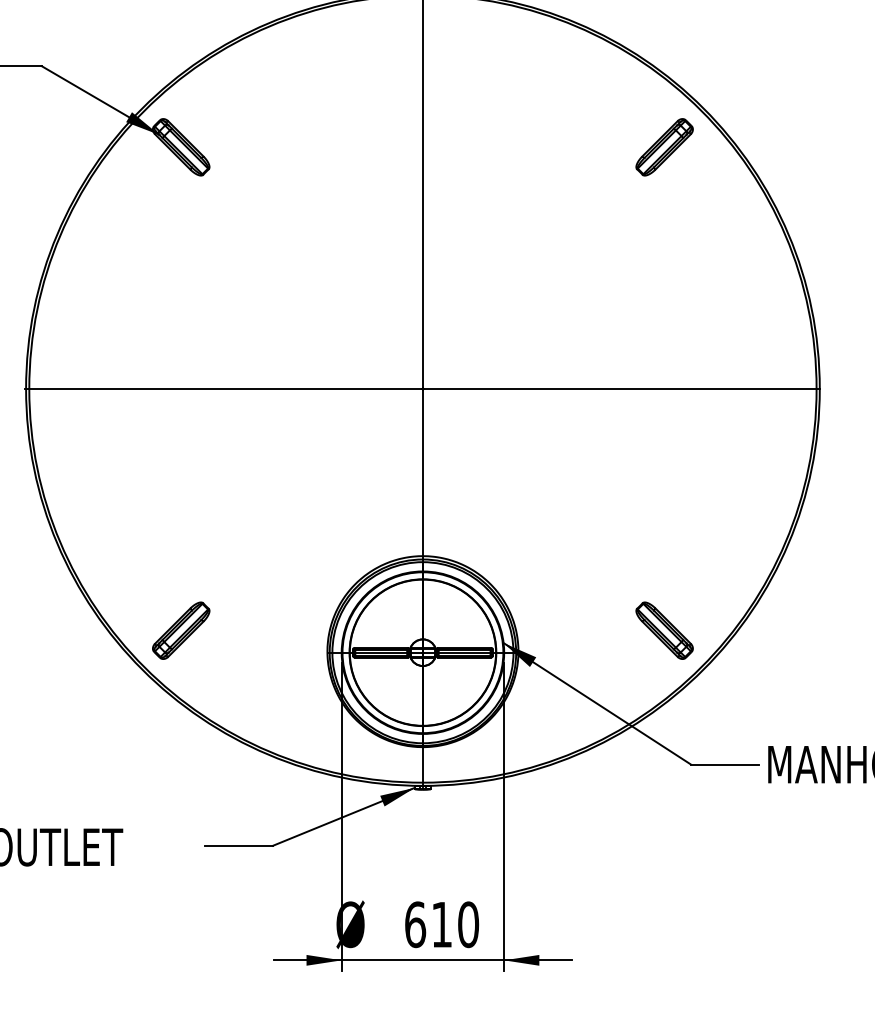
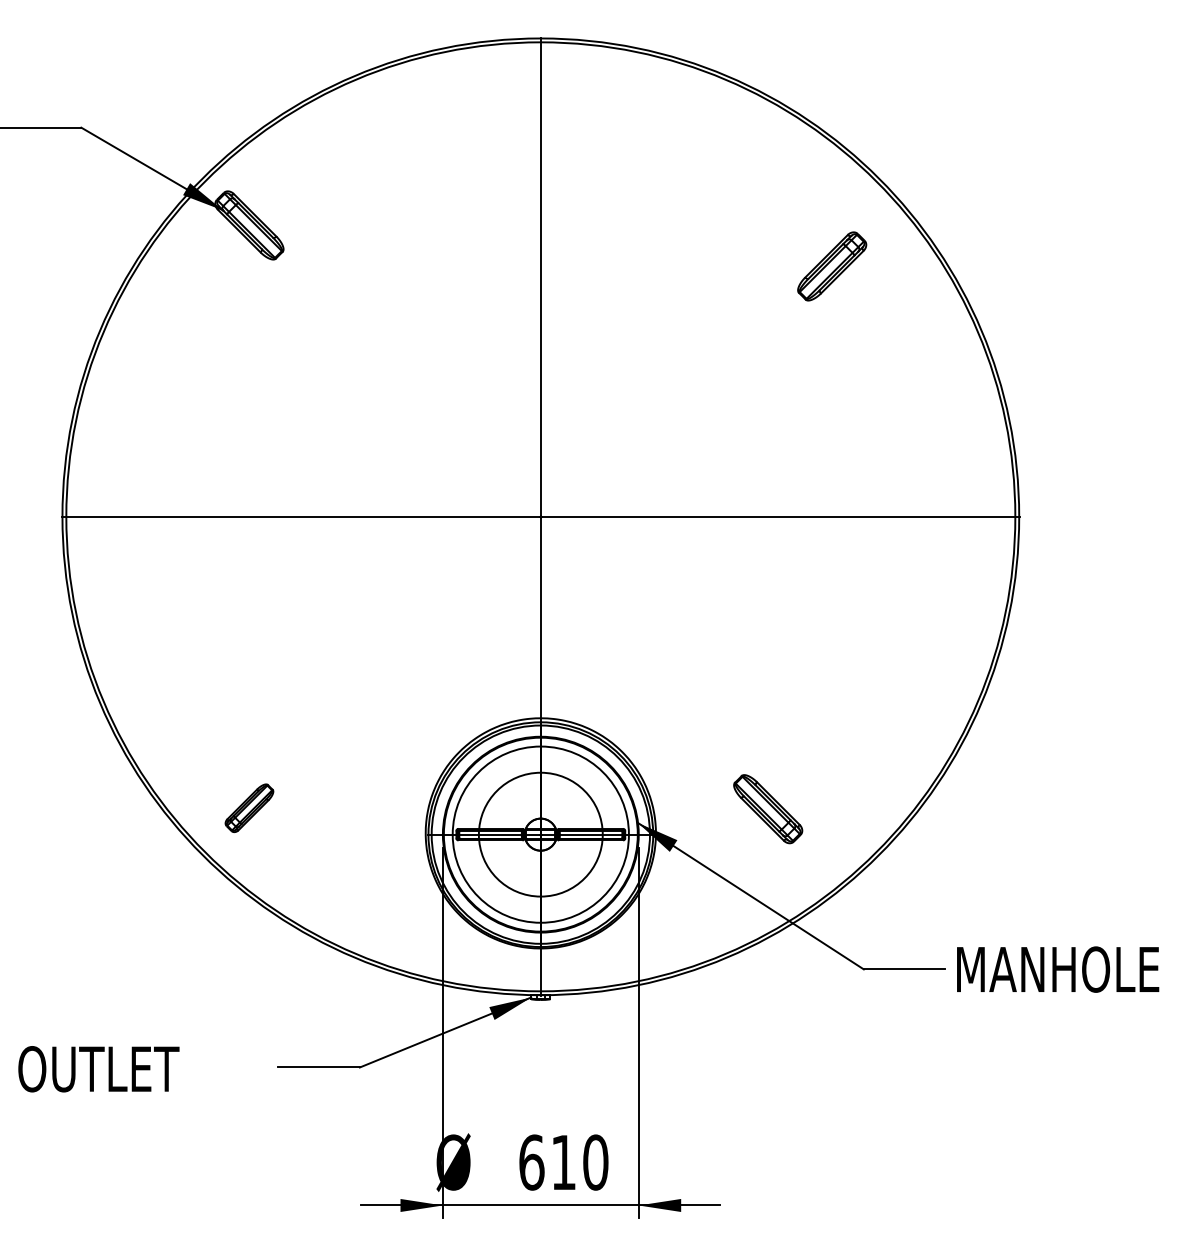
part: (664, 147) -> (832, 266), moved
part: (181, 631) -> (249, 808), size x0.7
part: (664, 631) -> (768, 809), moved
circle: (422, 652) -> (540, 834), size x0.7

